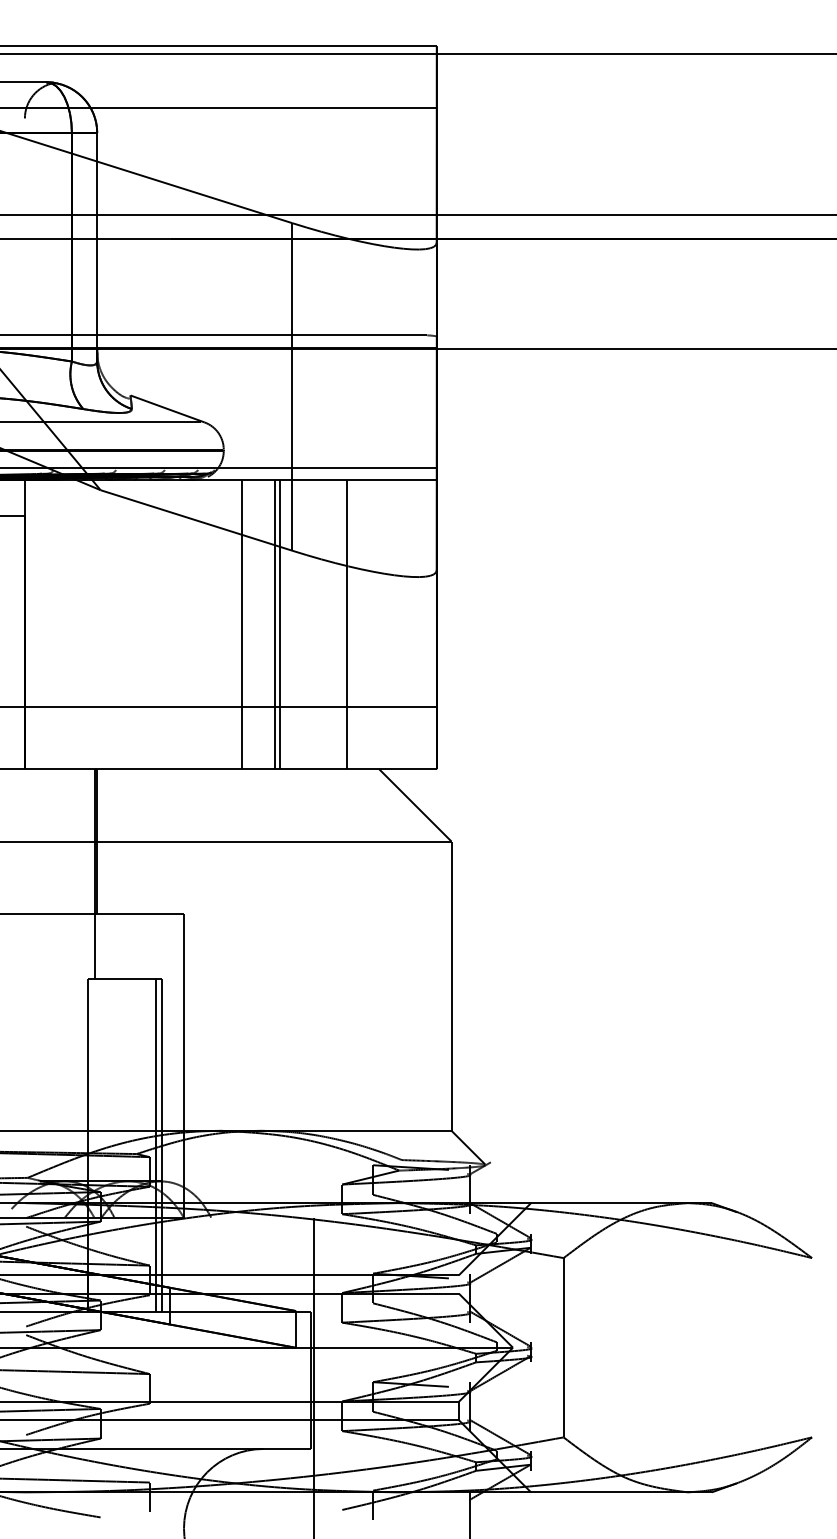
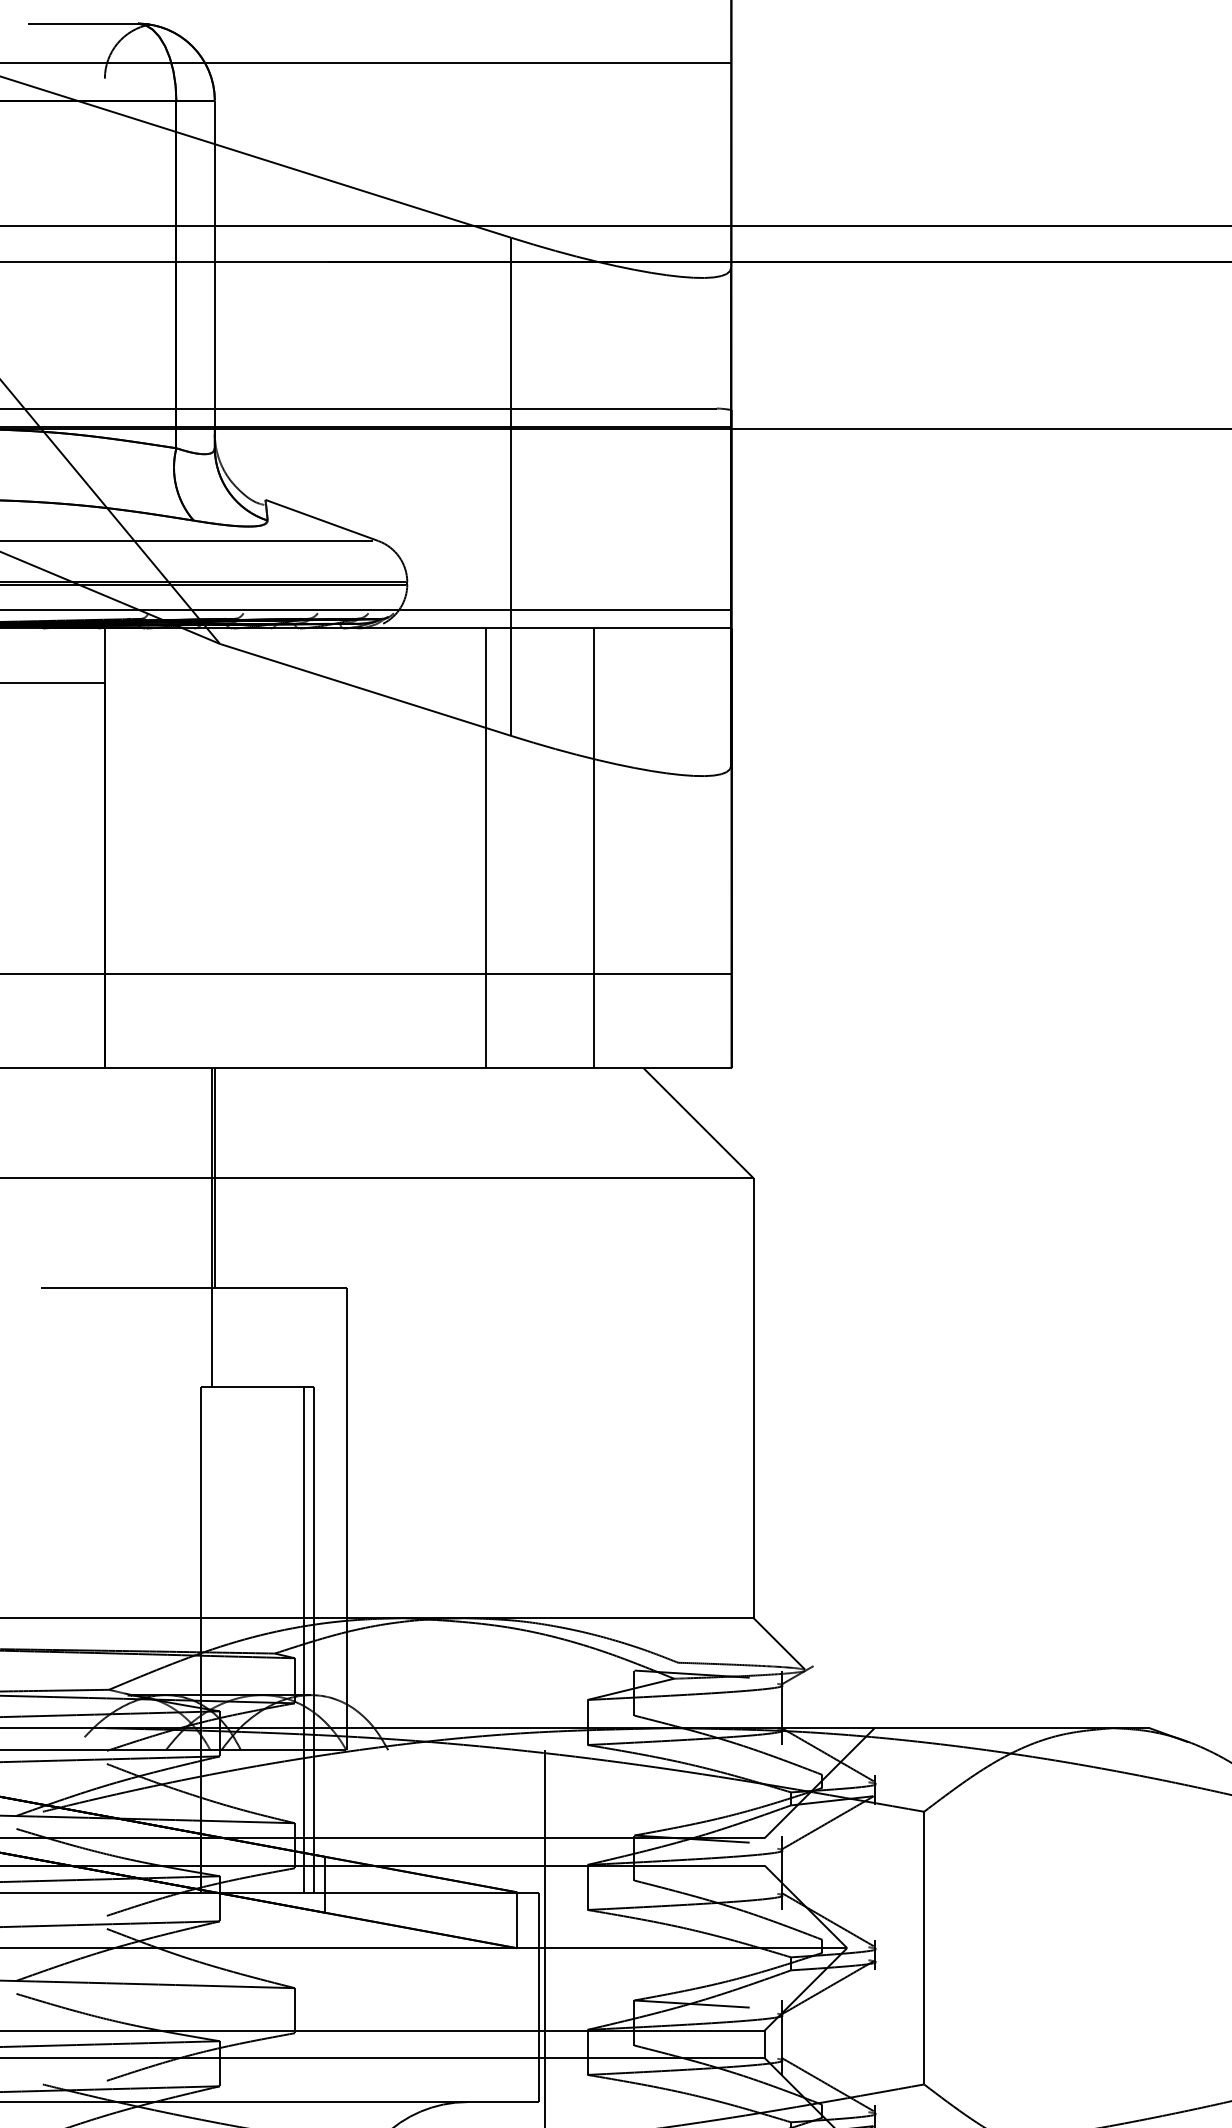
line: (241, 624) -> (434, 848), removed
line: (280, 624) -> (493, 848), removed

